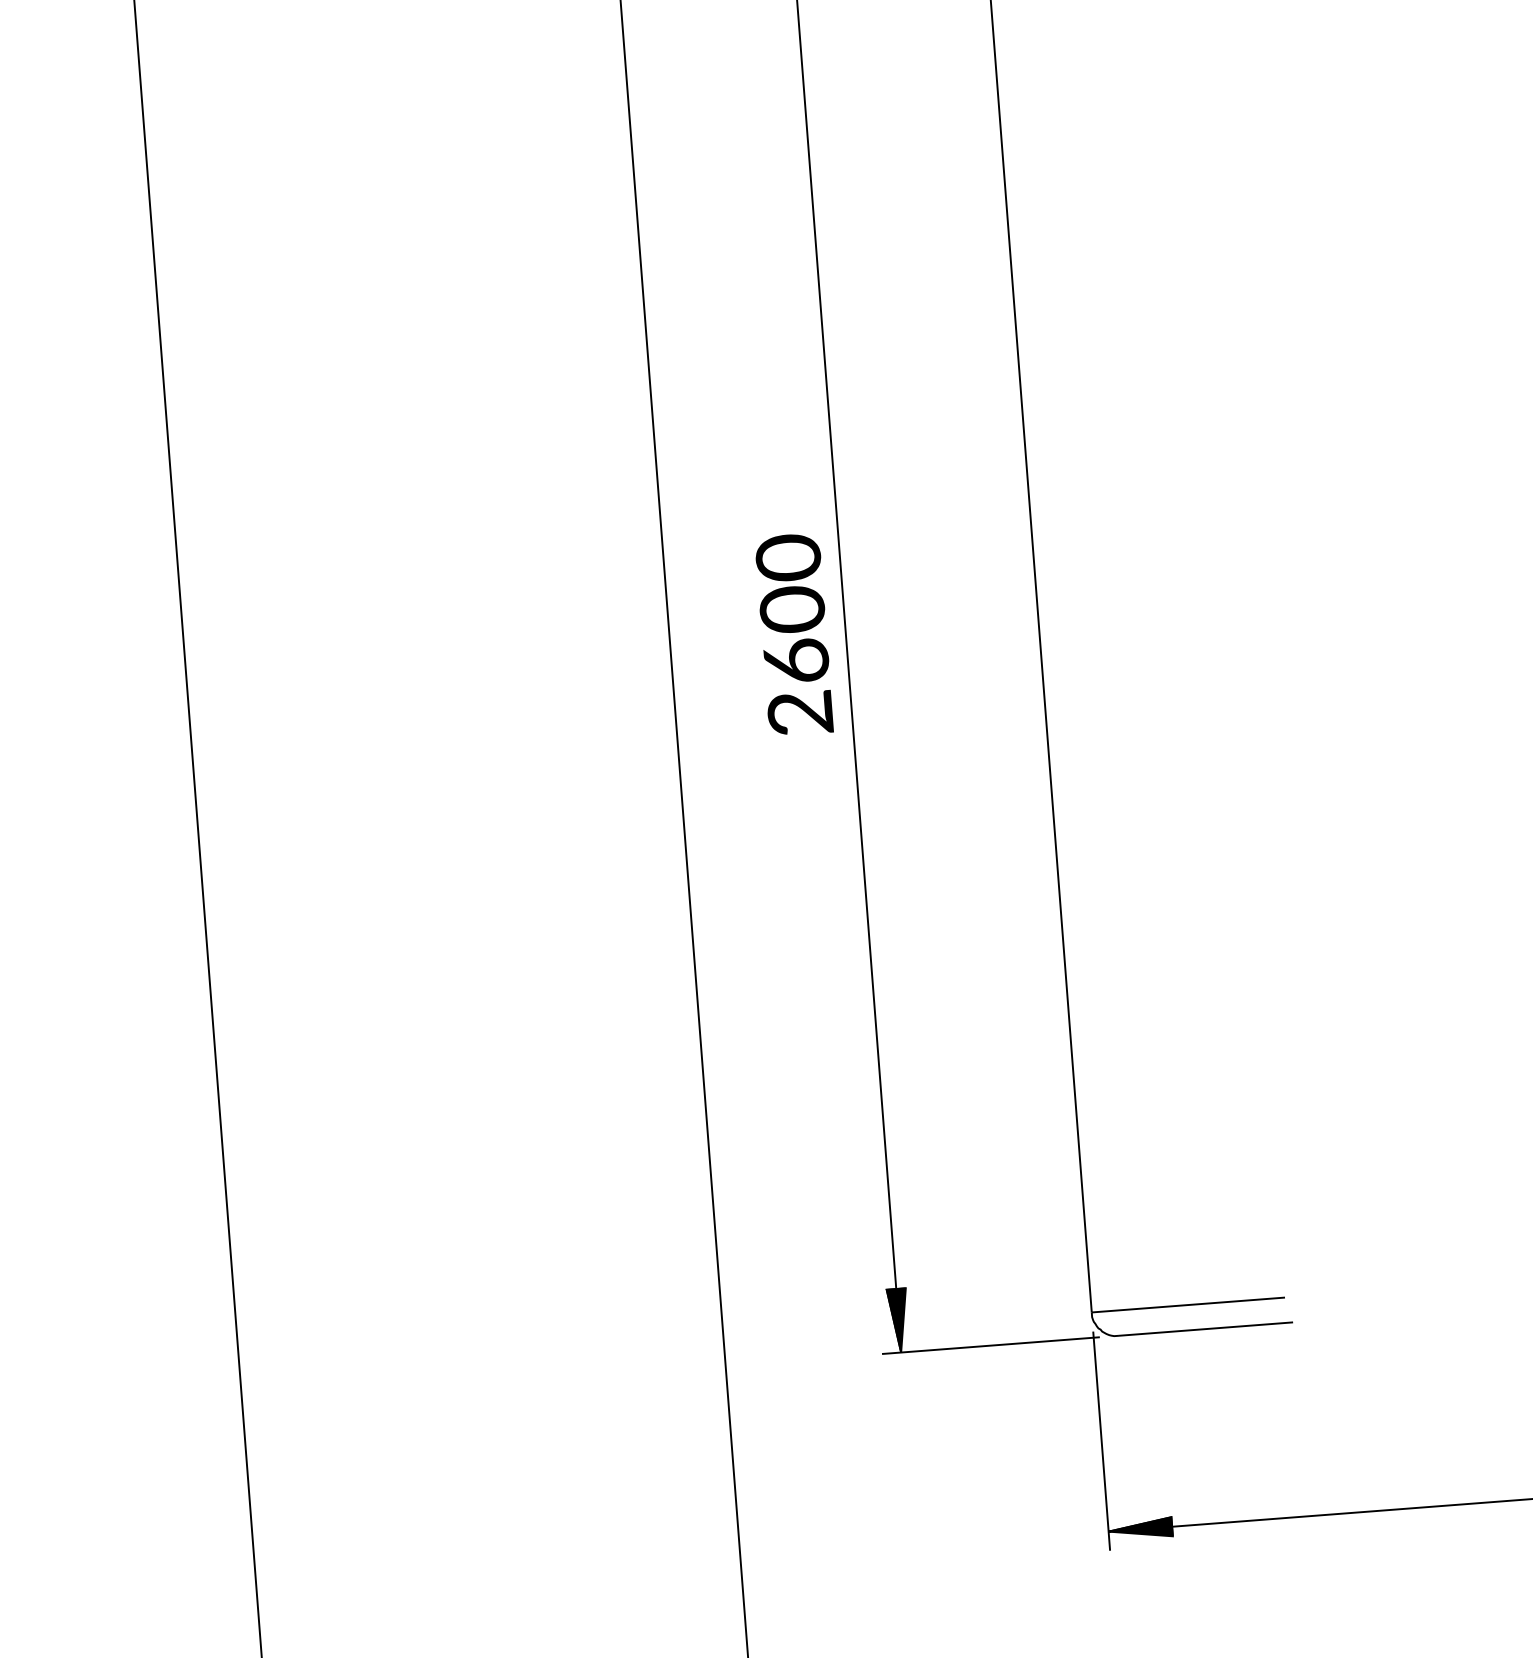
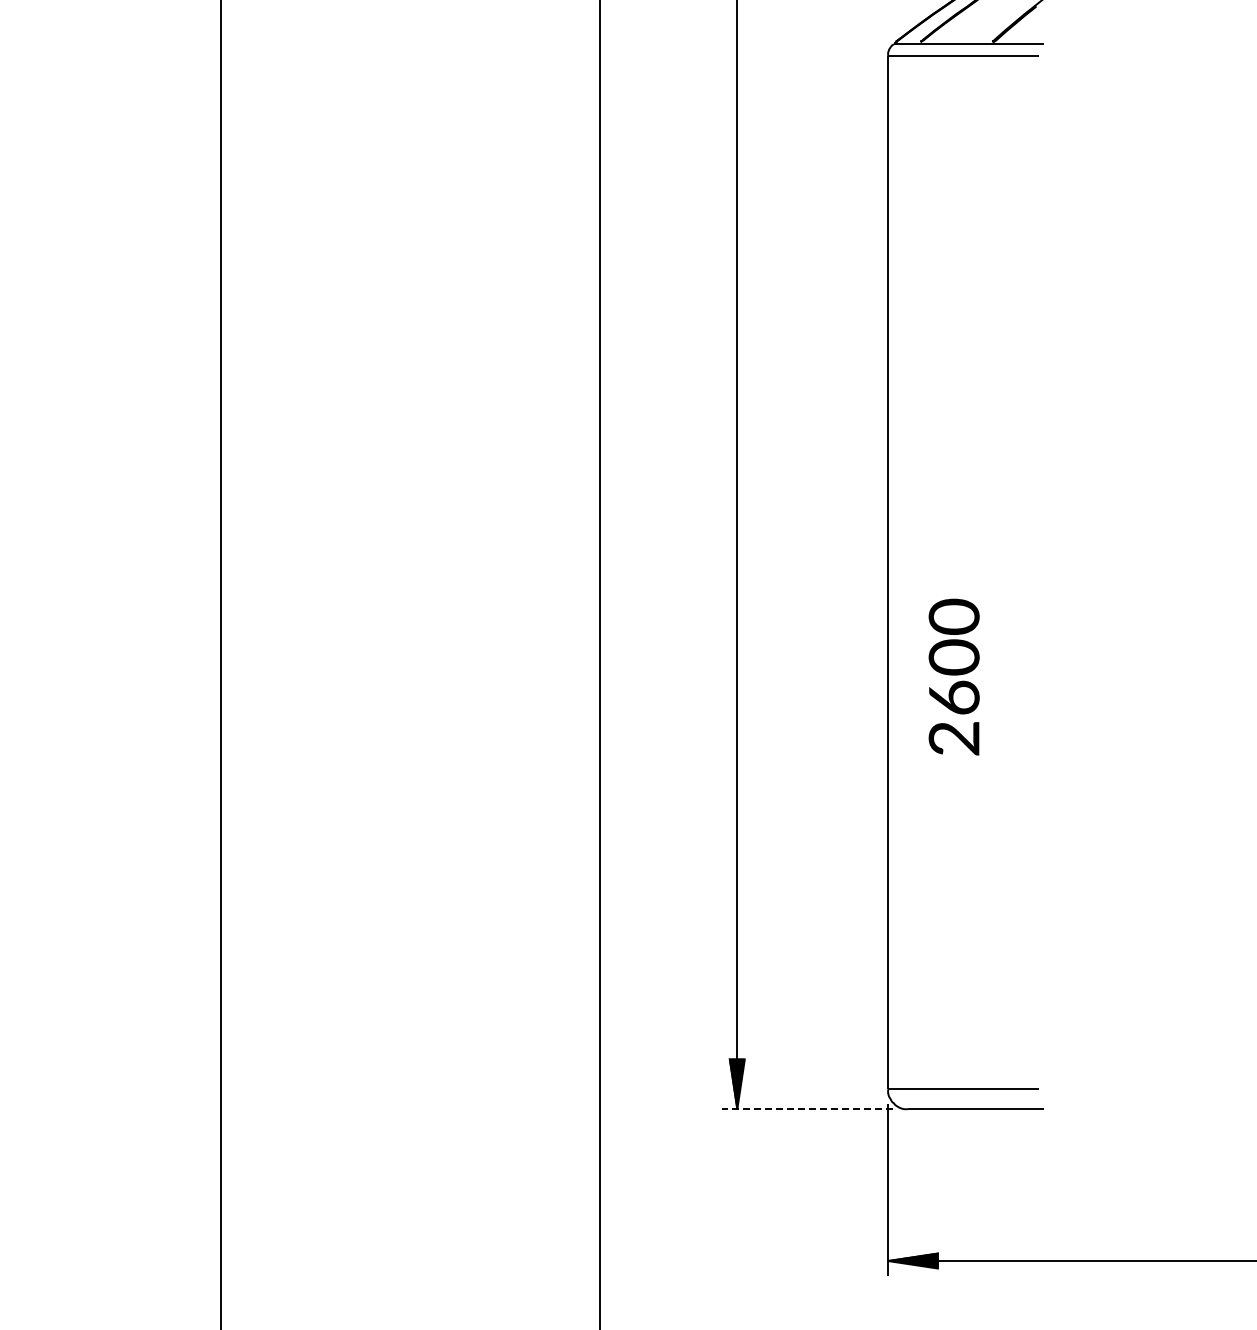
text: (793, 634) -> (953, 676), moved
line: (990, 1346) -> (807, 1109), solid -> dashed

